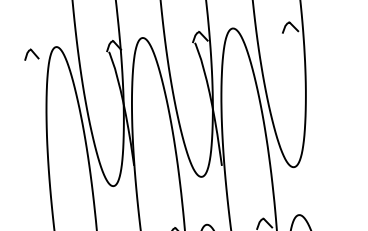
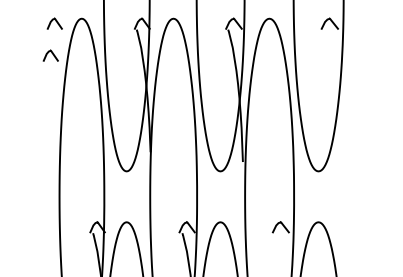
curve: (31, 82) -> (51, 53), added

